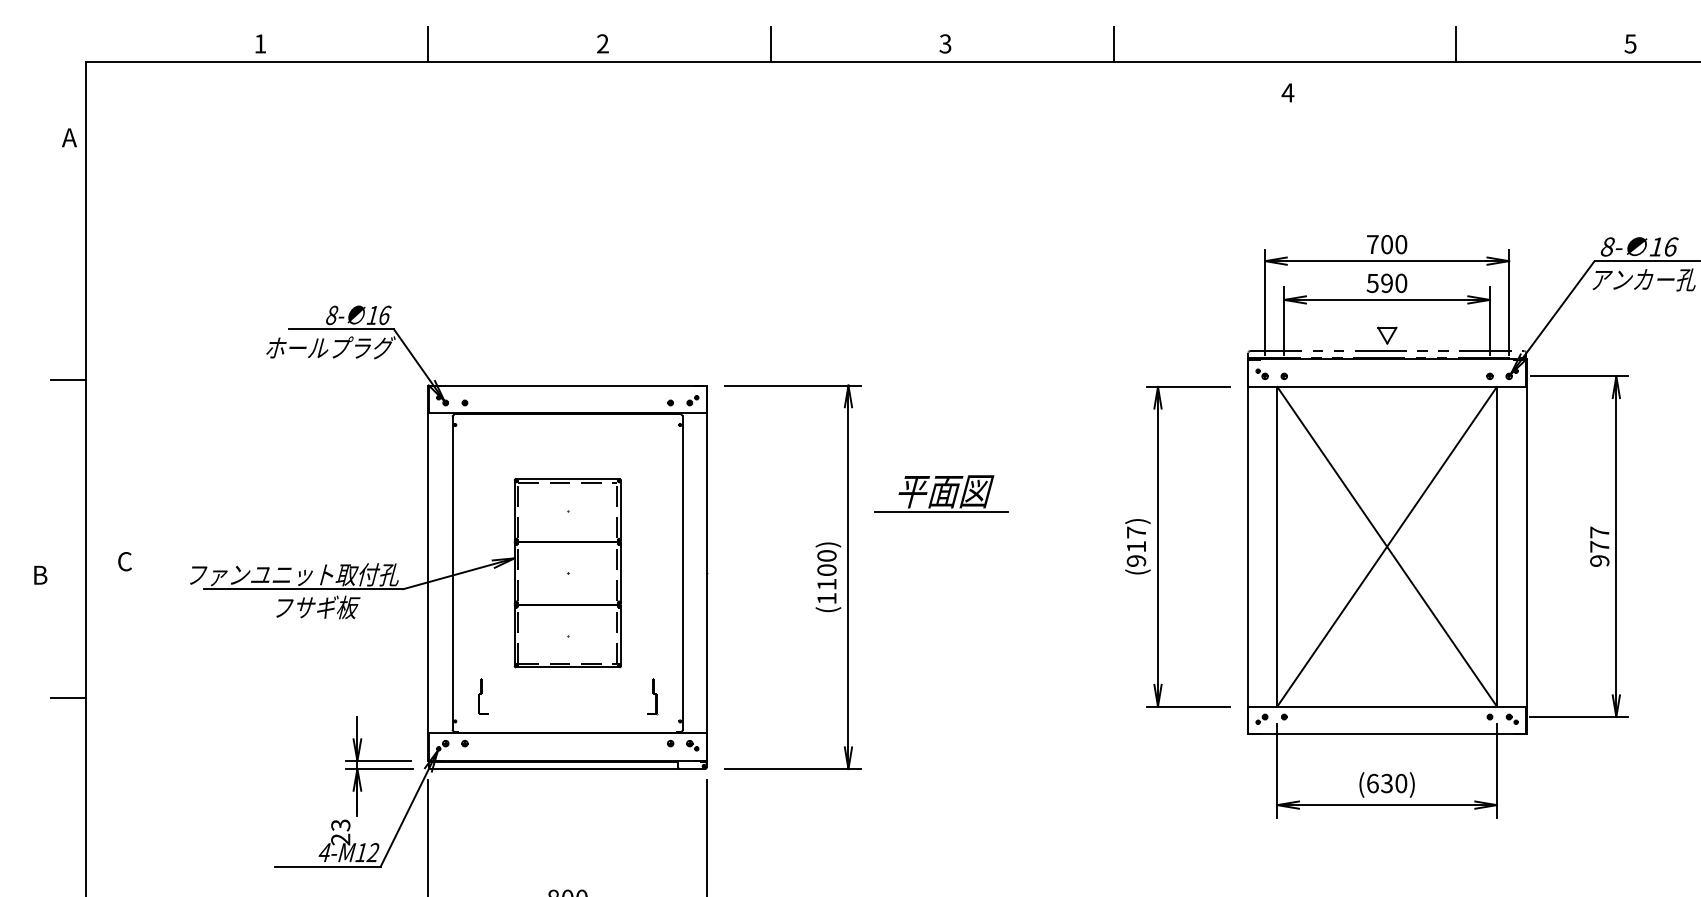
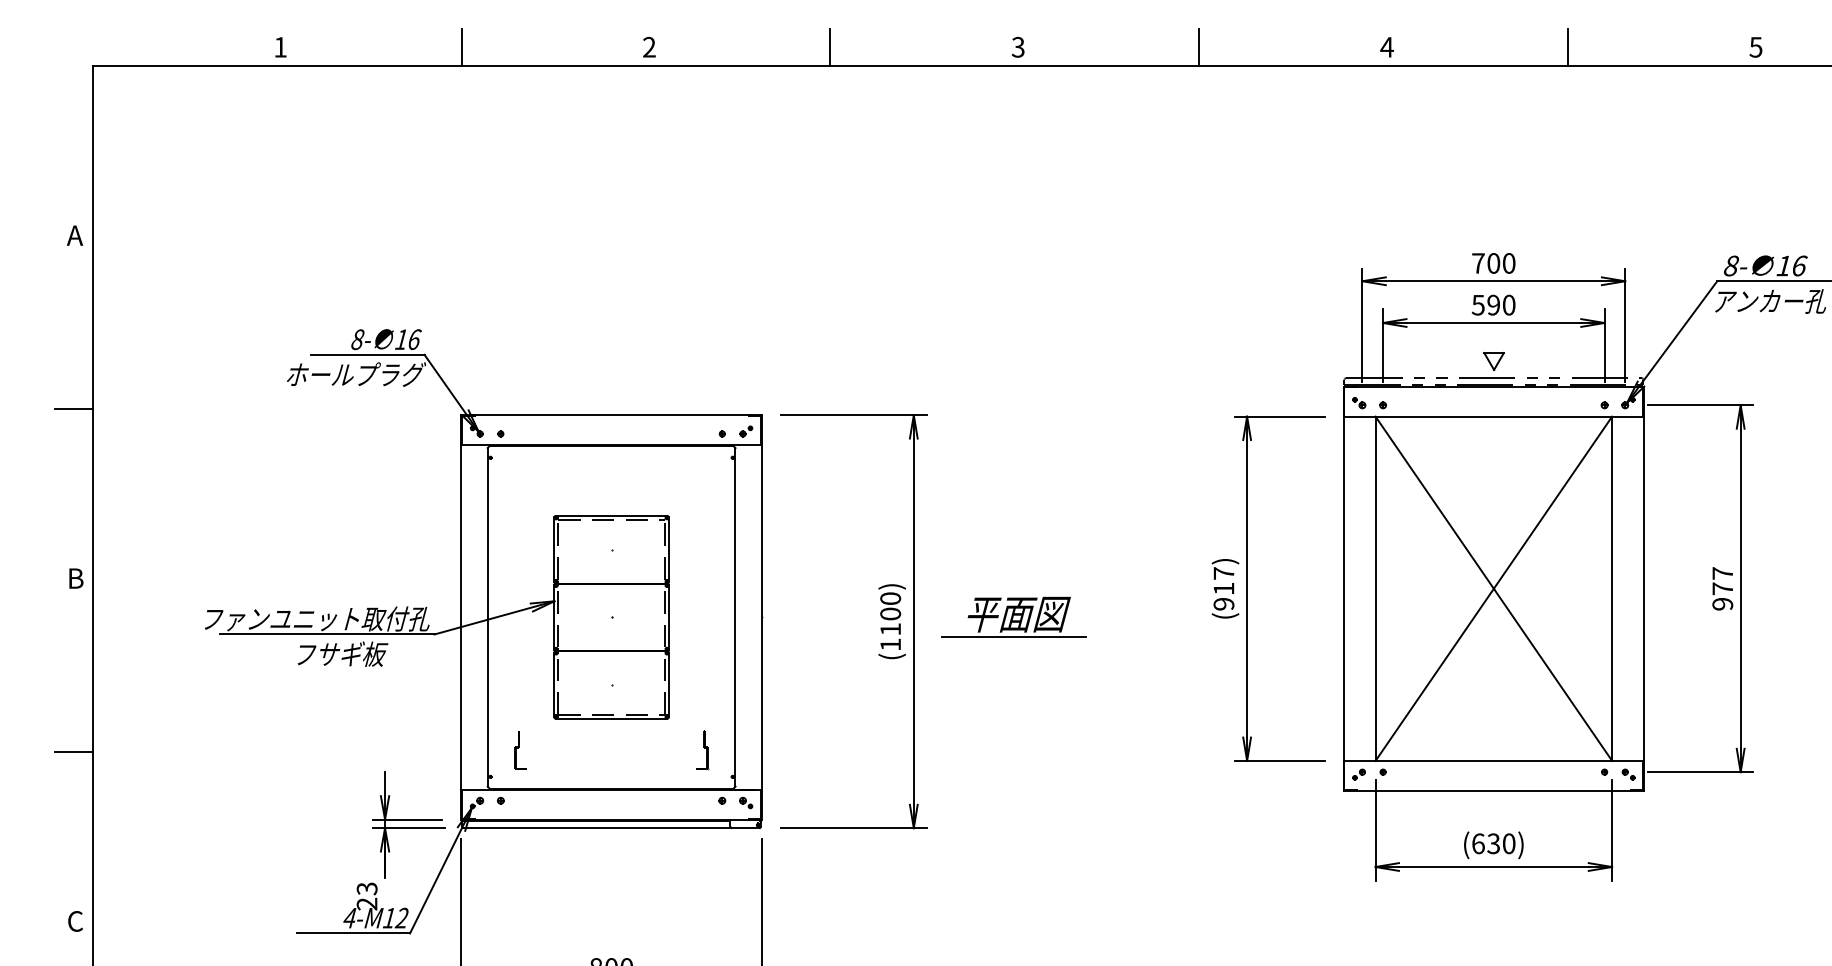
text: (1287, 92) -> (1386, 46), moved
text: (69, 137) -> (75, 235), moved
part: (941, 493) -> (1013, 616), moved
text: (124, 561) -> (75, 921), moved
text: (40, 574) -> (76, 577), moved

